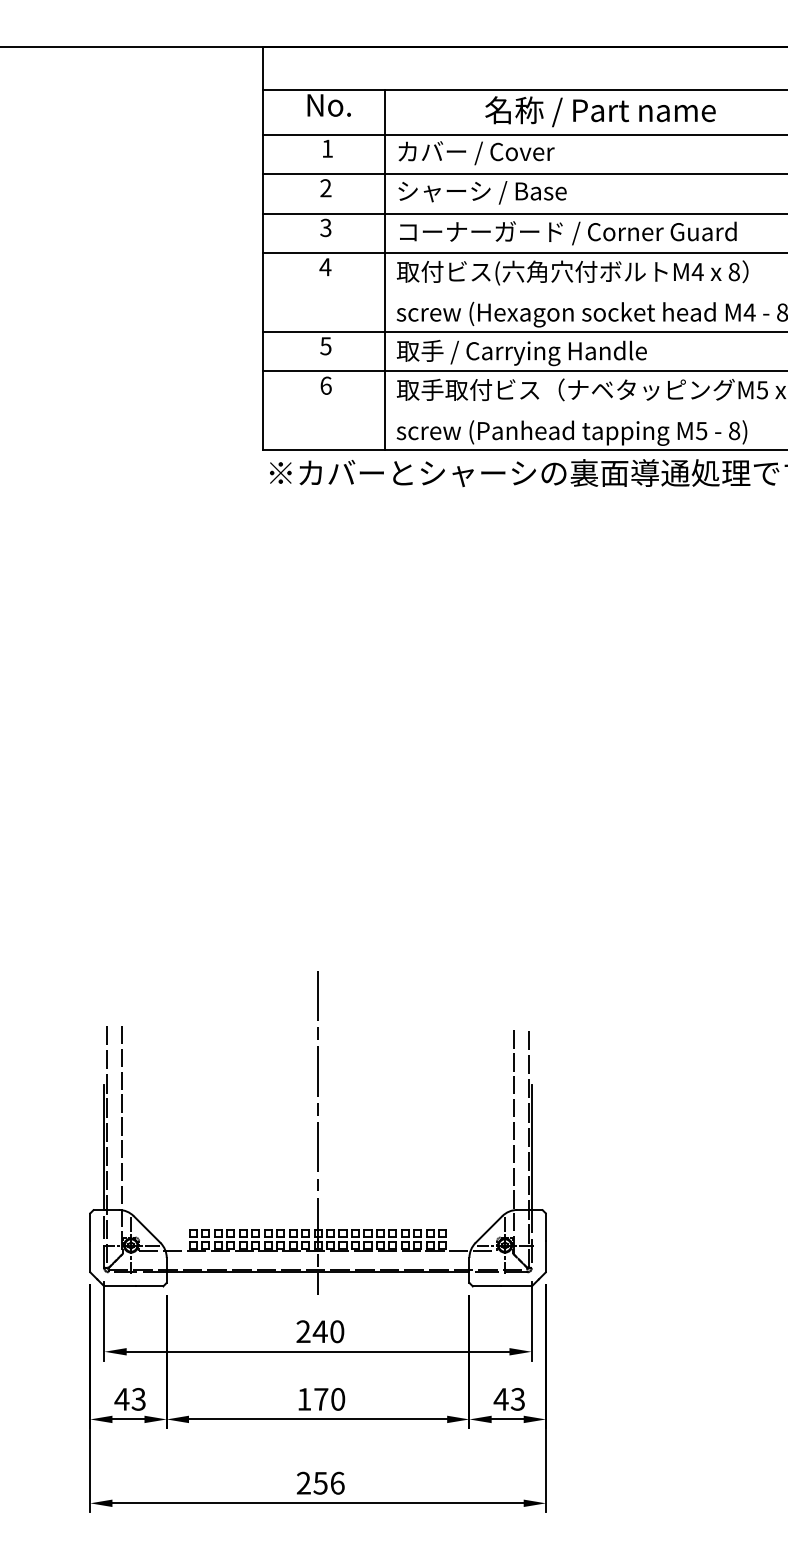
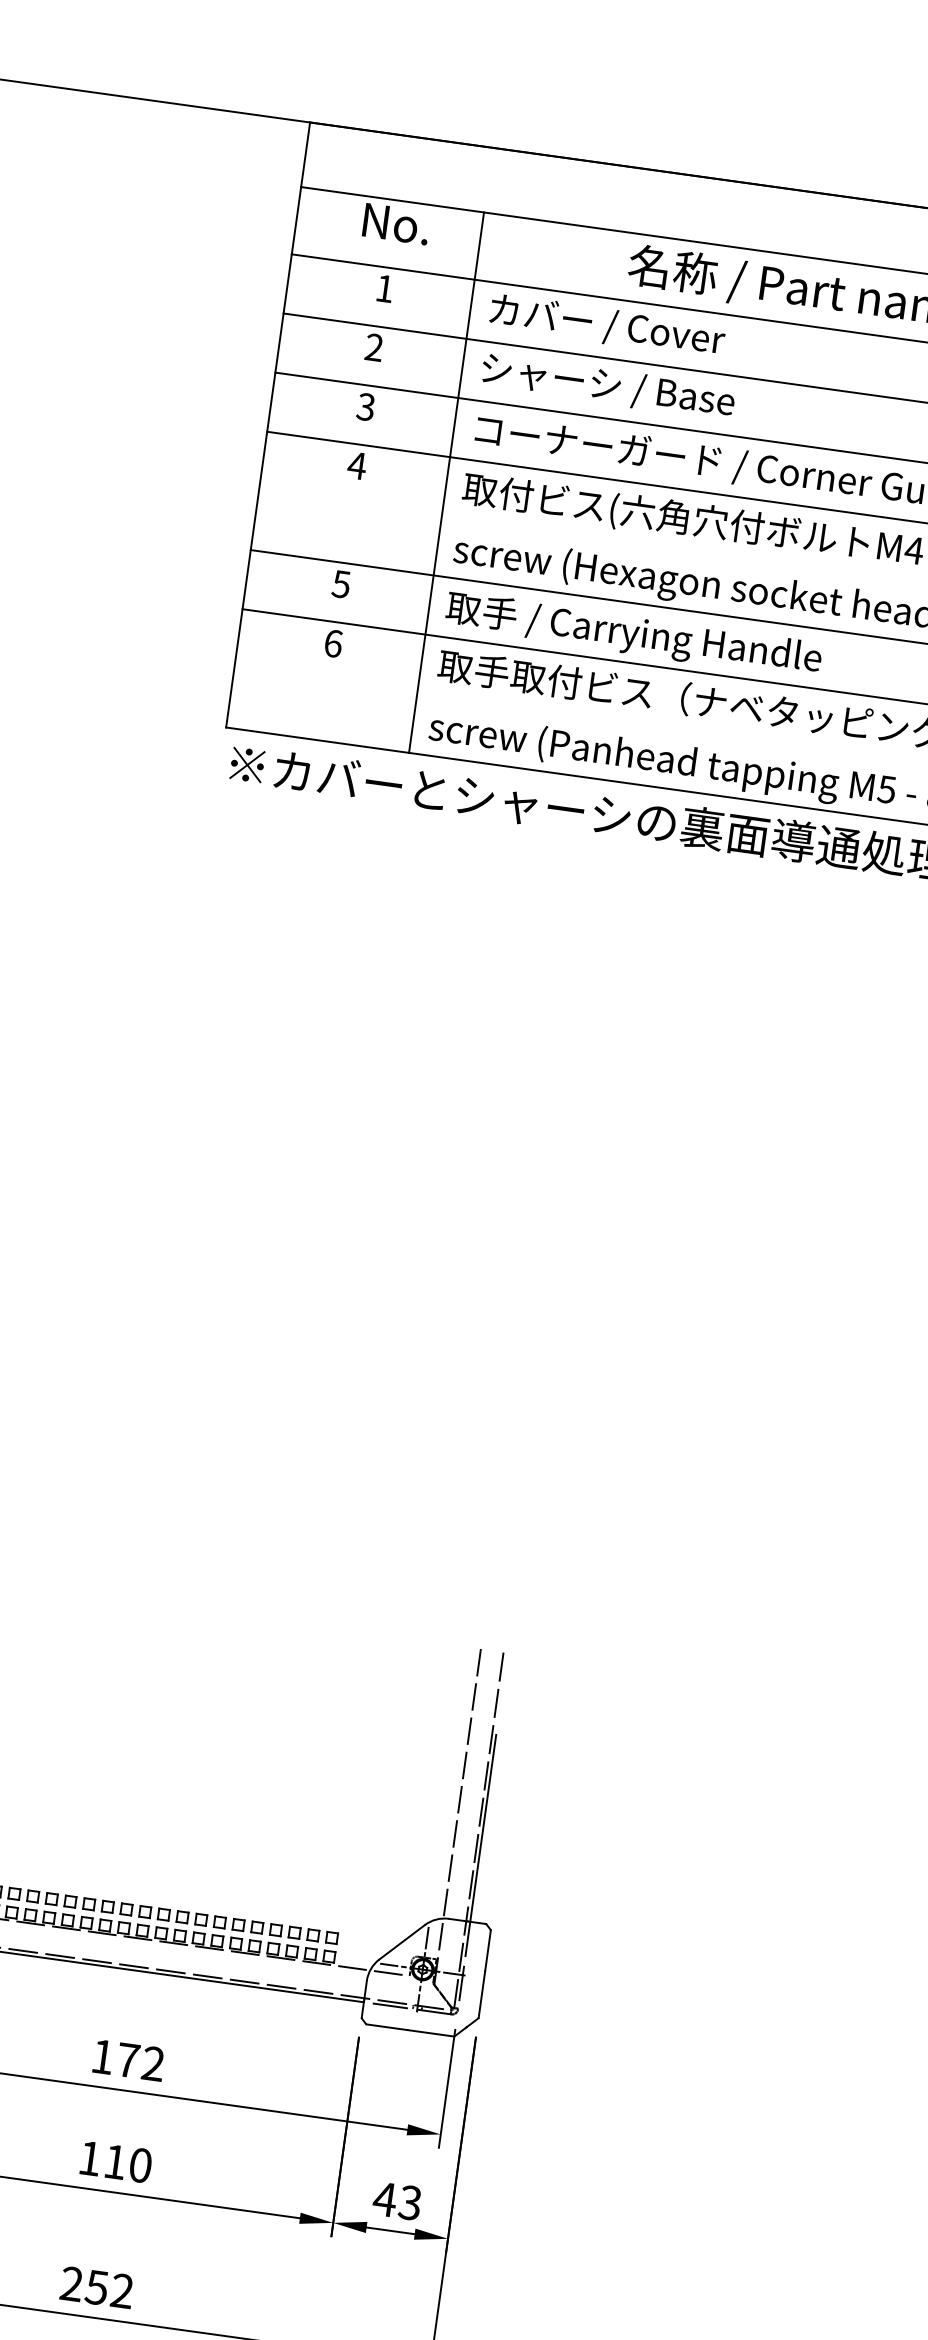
line: (318, 1132) -> (166, 1761), removed
text: (320, 1331) -> (128, 2060), 240 -> 172
text: (321, 1399) -> (115, 2162), 170 -> 110
text: (337, 1482) -> (122, 2289), 256 -> 252

